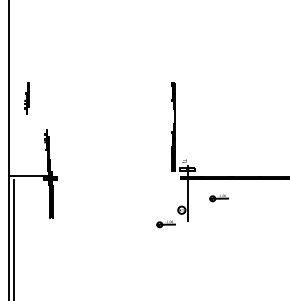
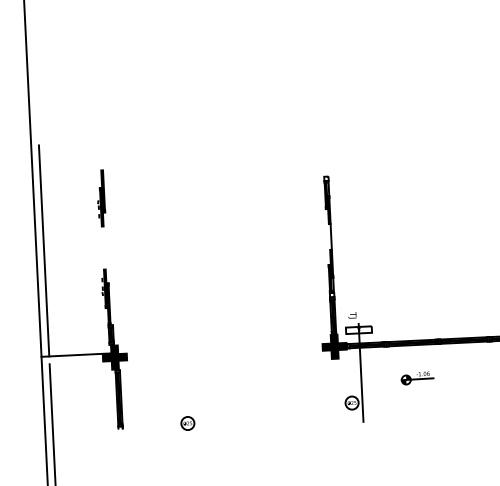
part: (26, 98) -> (100, 198), moved
line: (13, 116) -> (44, 250), added
fill: (173, 178) -> (334, 347), added
part: (88, 216) -> (186, 422), added
part: (165, 224) -> (324, 429), removed

